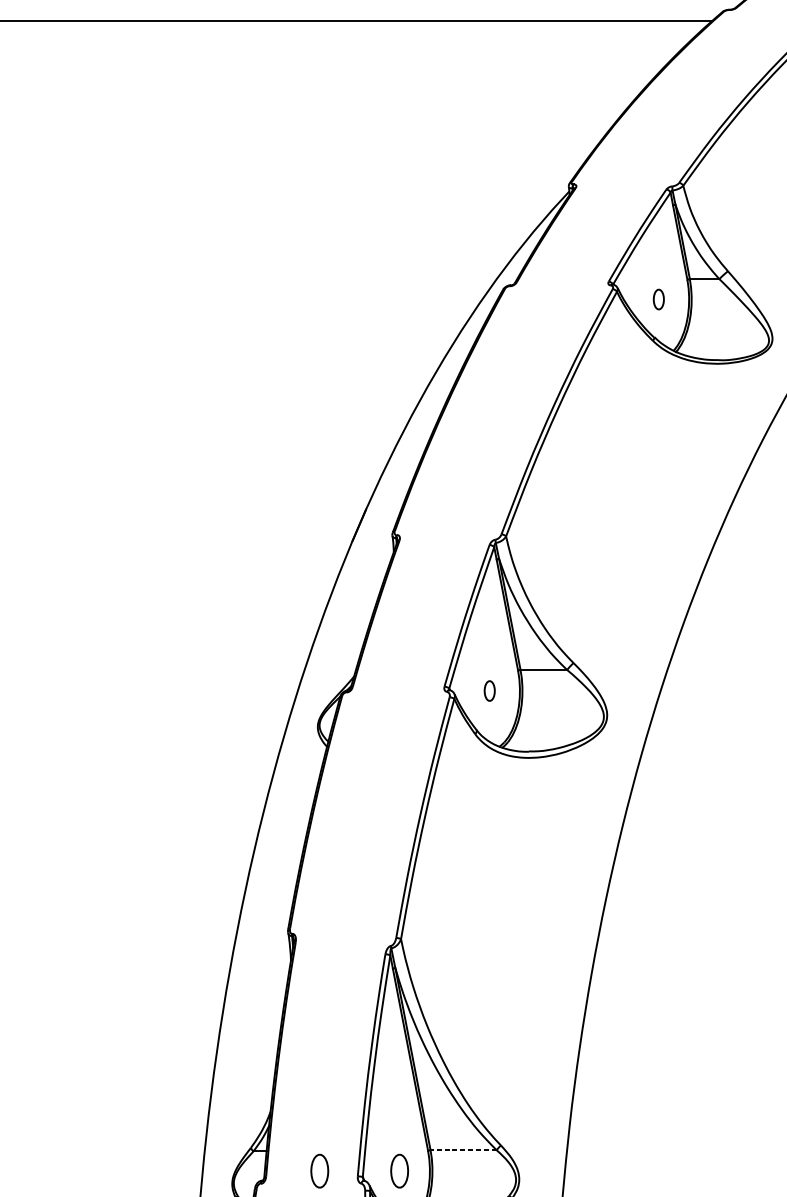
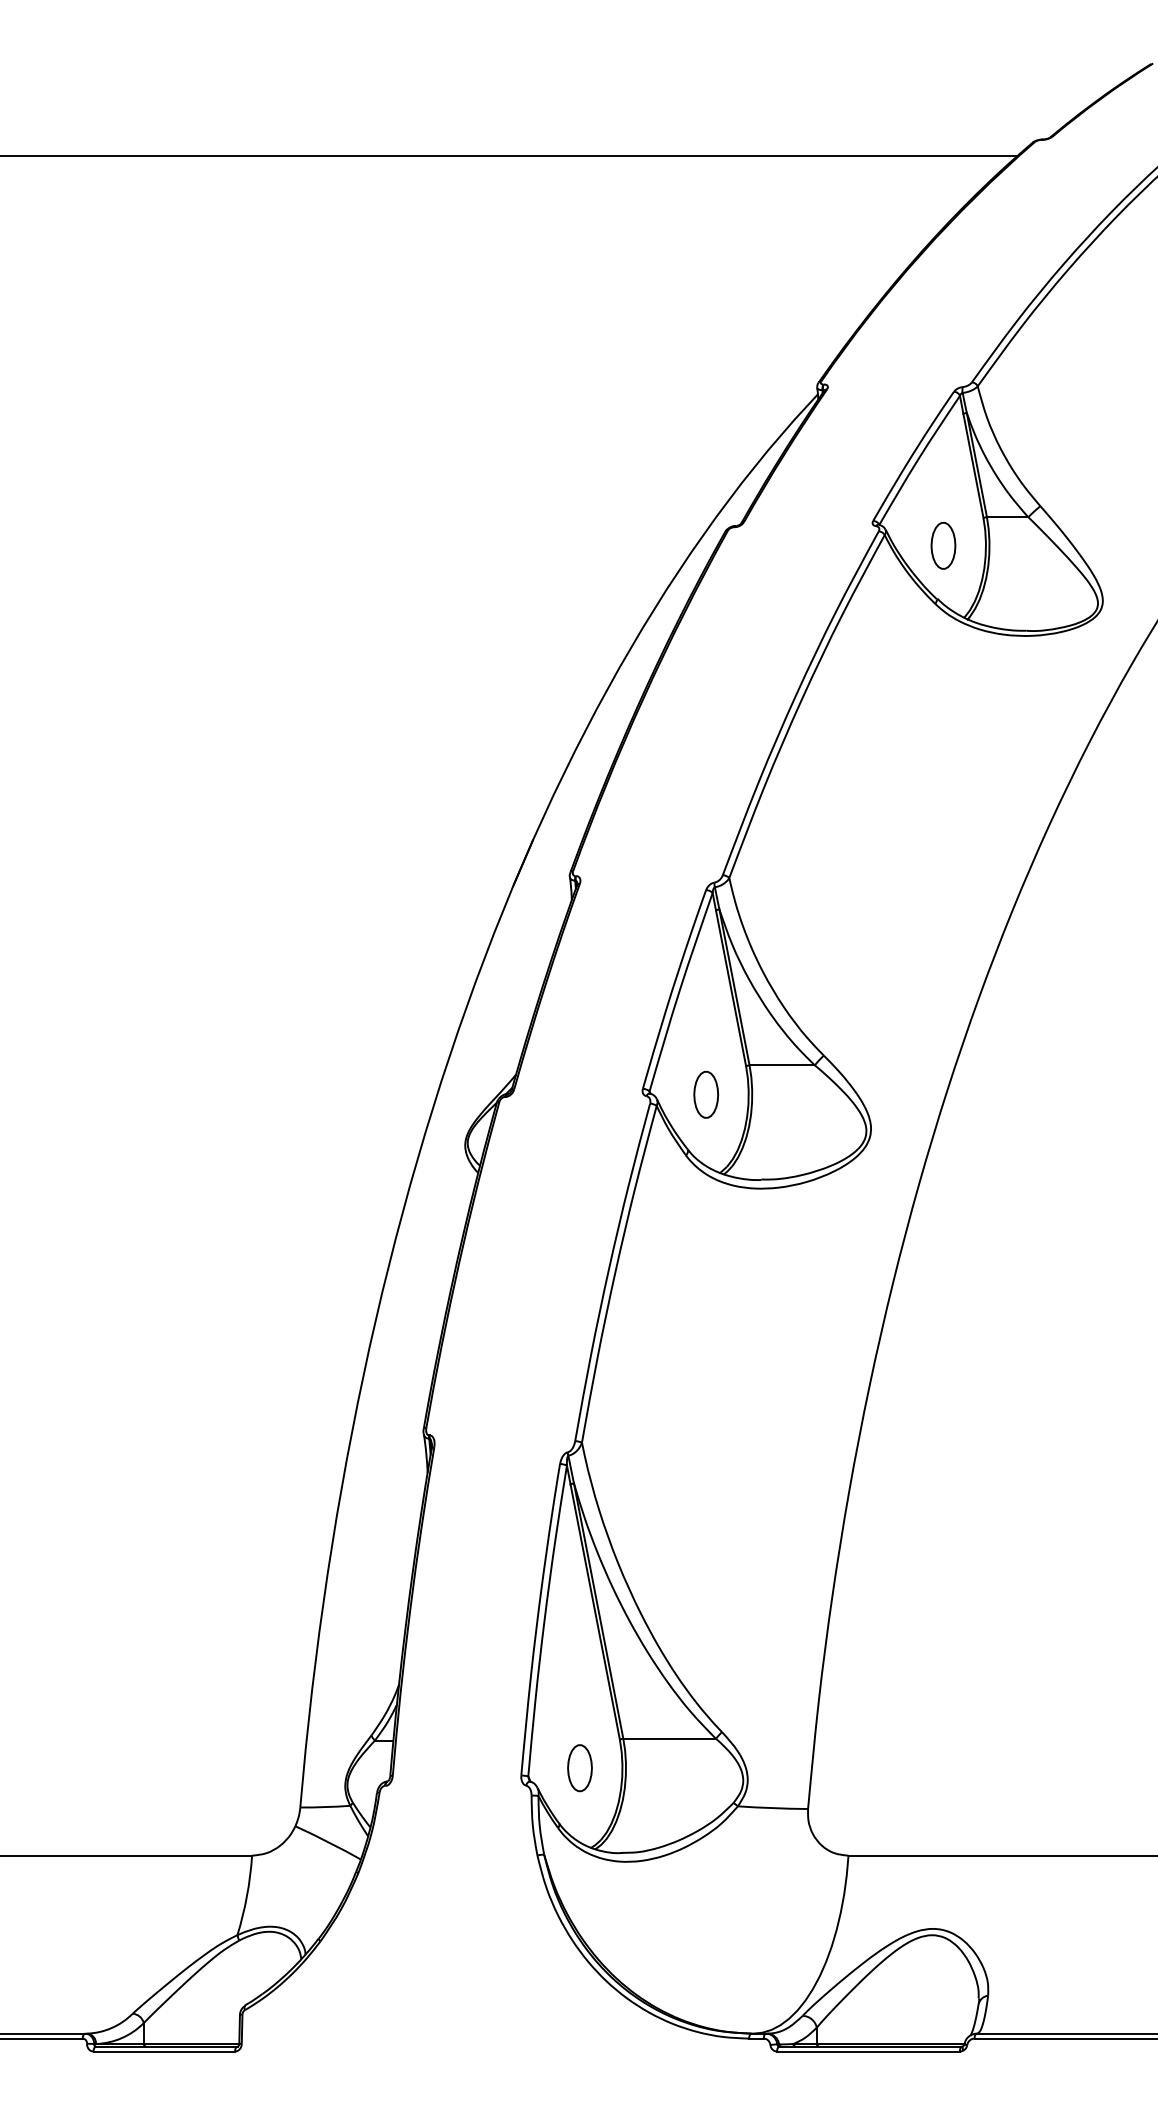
part: (658, 299) -> (943, 545), size x1.67
part: (489, 690) -> (706, 1094), size x1.67
line: (463, 1150) -> (669, 1738), dashed -> solid
part: (319, 1171) -> (467, 1768), removed

